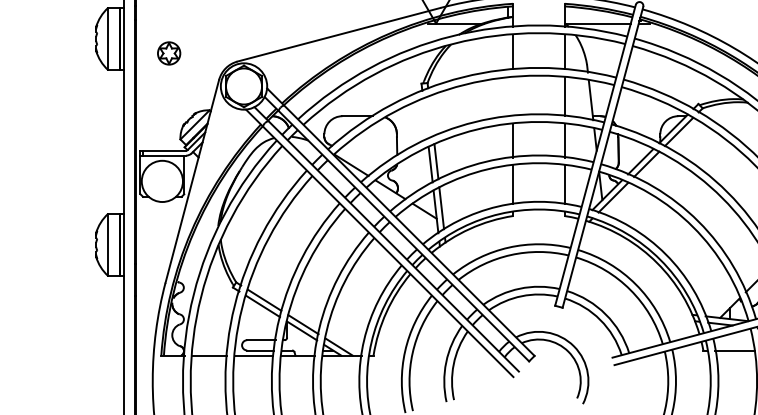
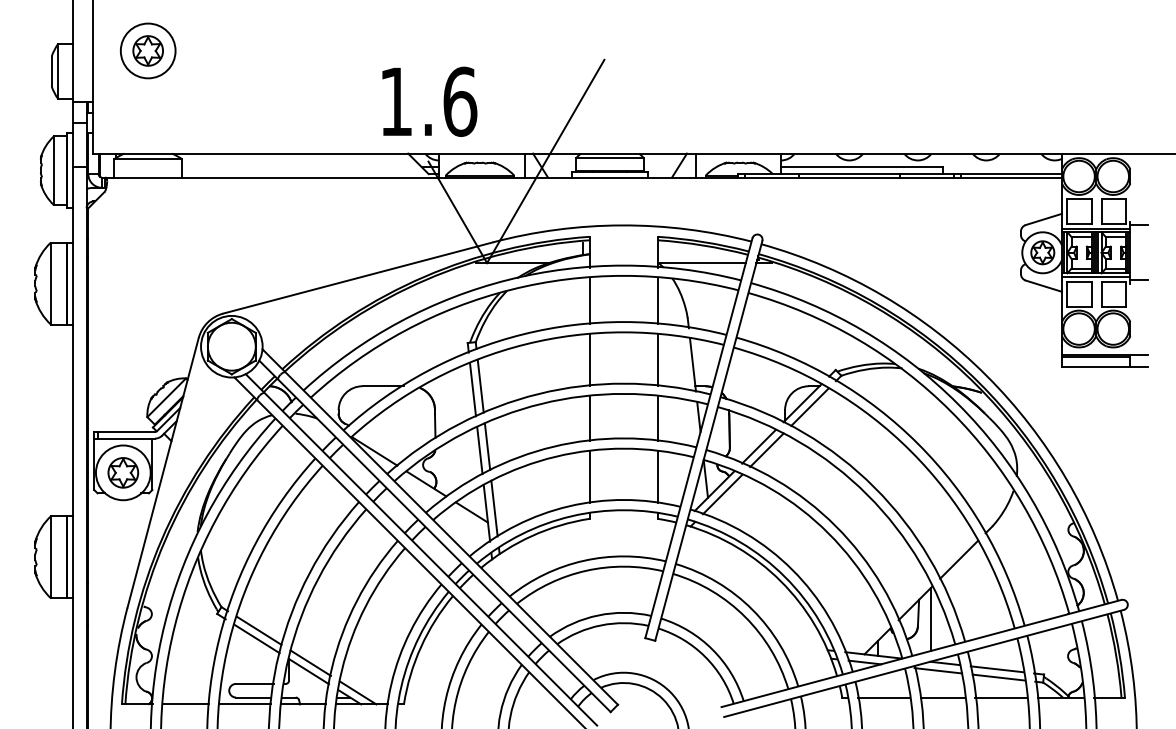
part: (169, 53) -> (123, 472), moved
line: (513, 96) -> (589, 359), added
line: (431, 115) -> (480, 385), added
line: (425, 118) -> (473, 389), added

